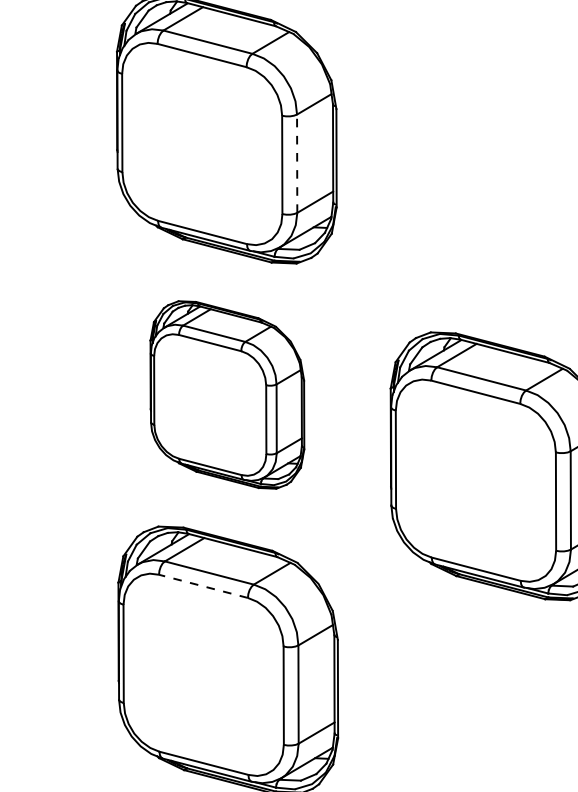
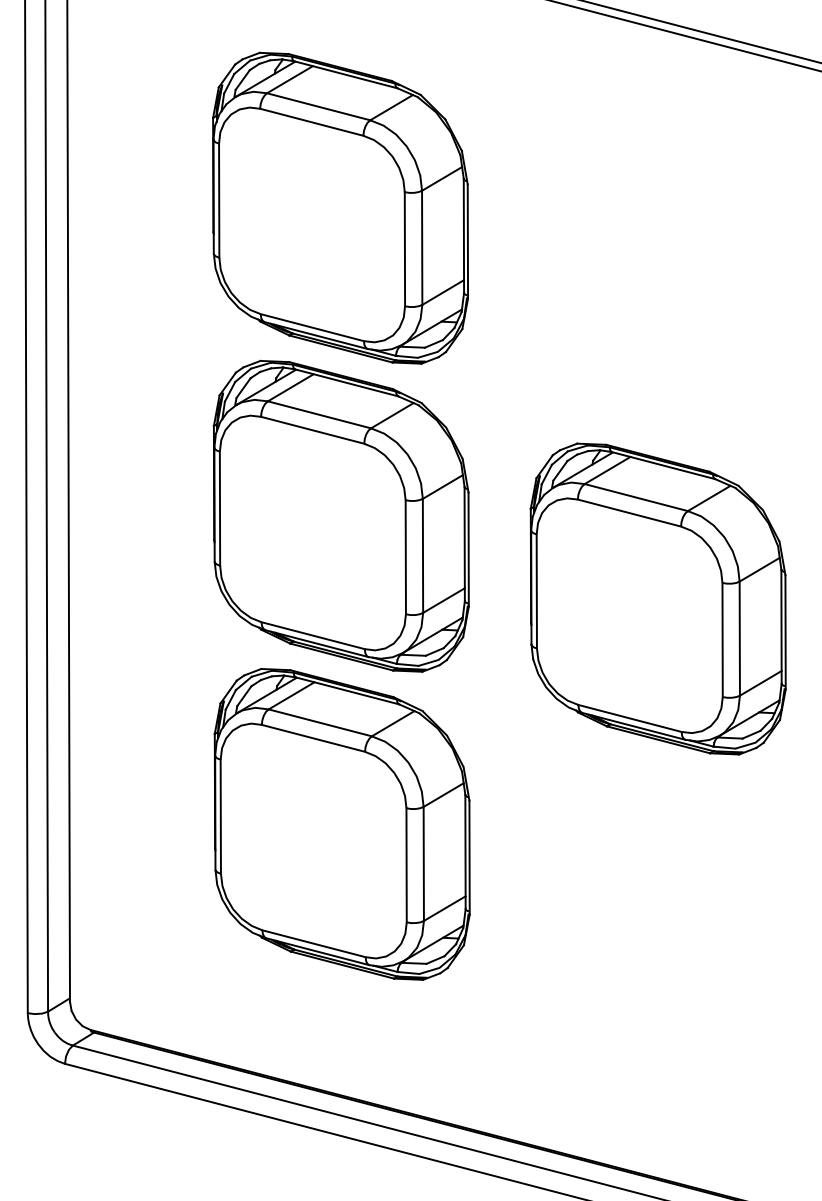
line: (297, 163) -> (422, 247), dashed -> solid
part: (226, 394) -> (340, 515), size x1.43
line: (202, 586) -> (312, 738), dashed -> solid

